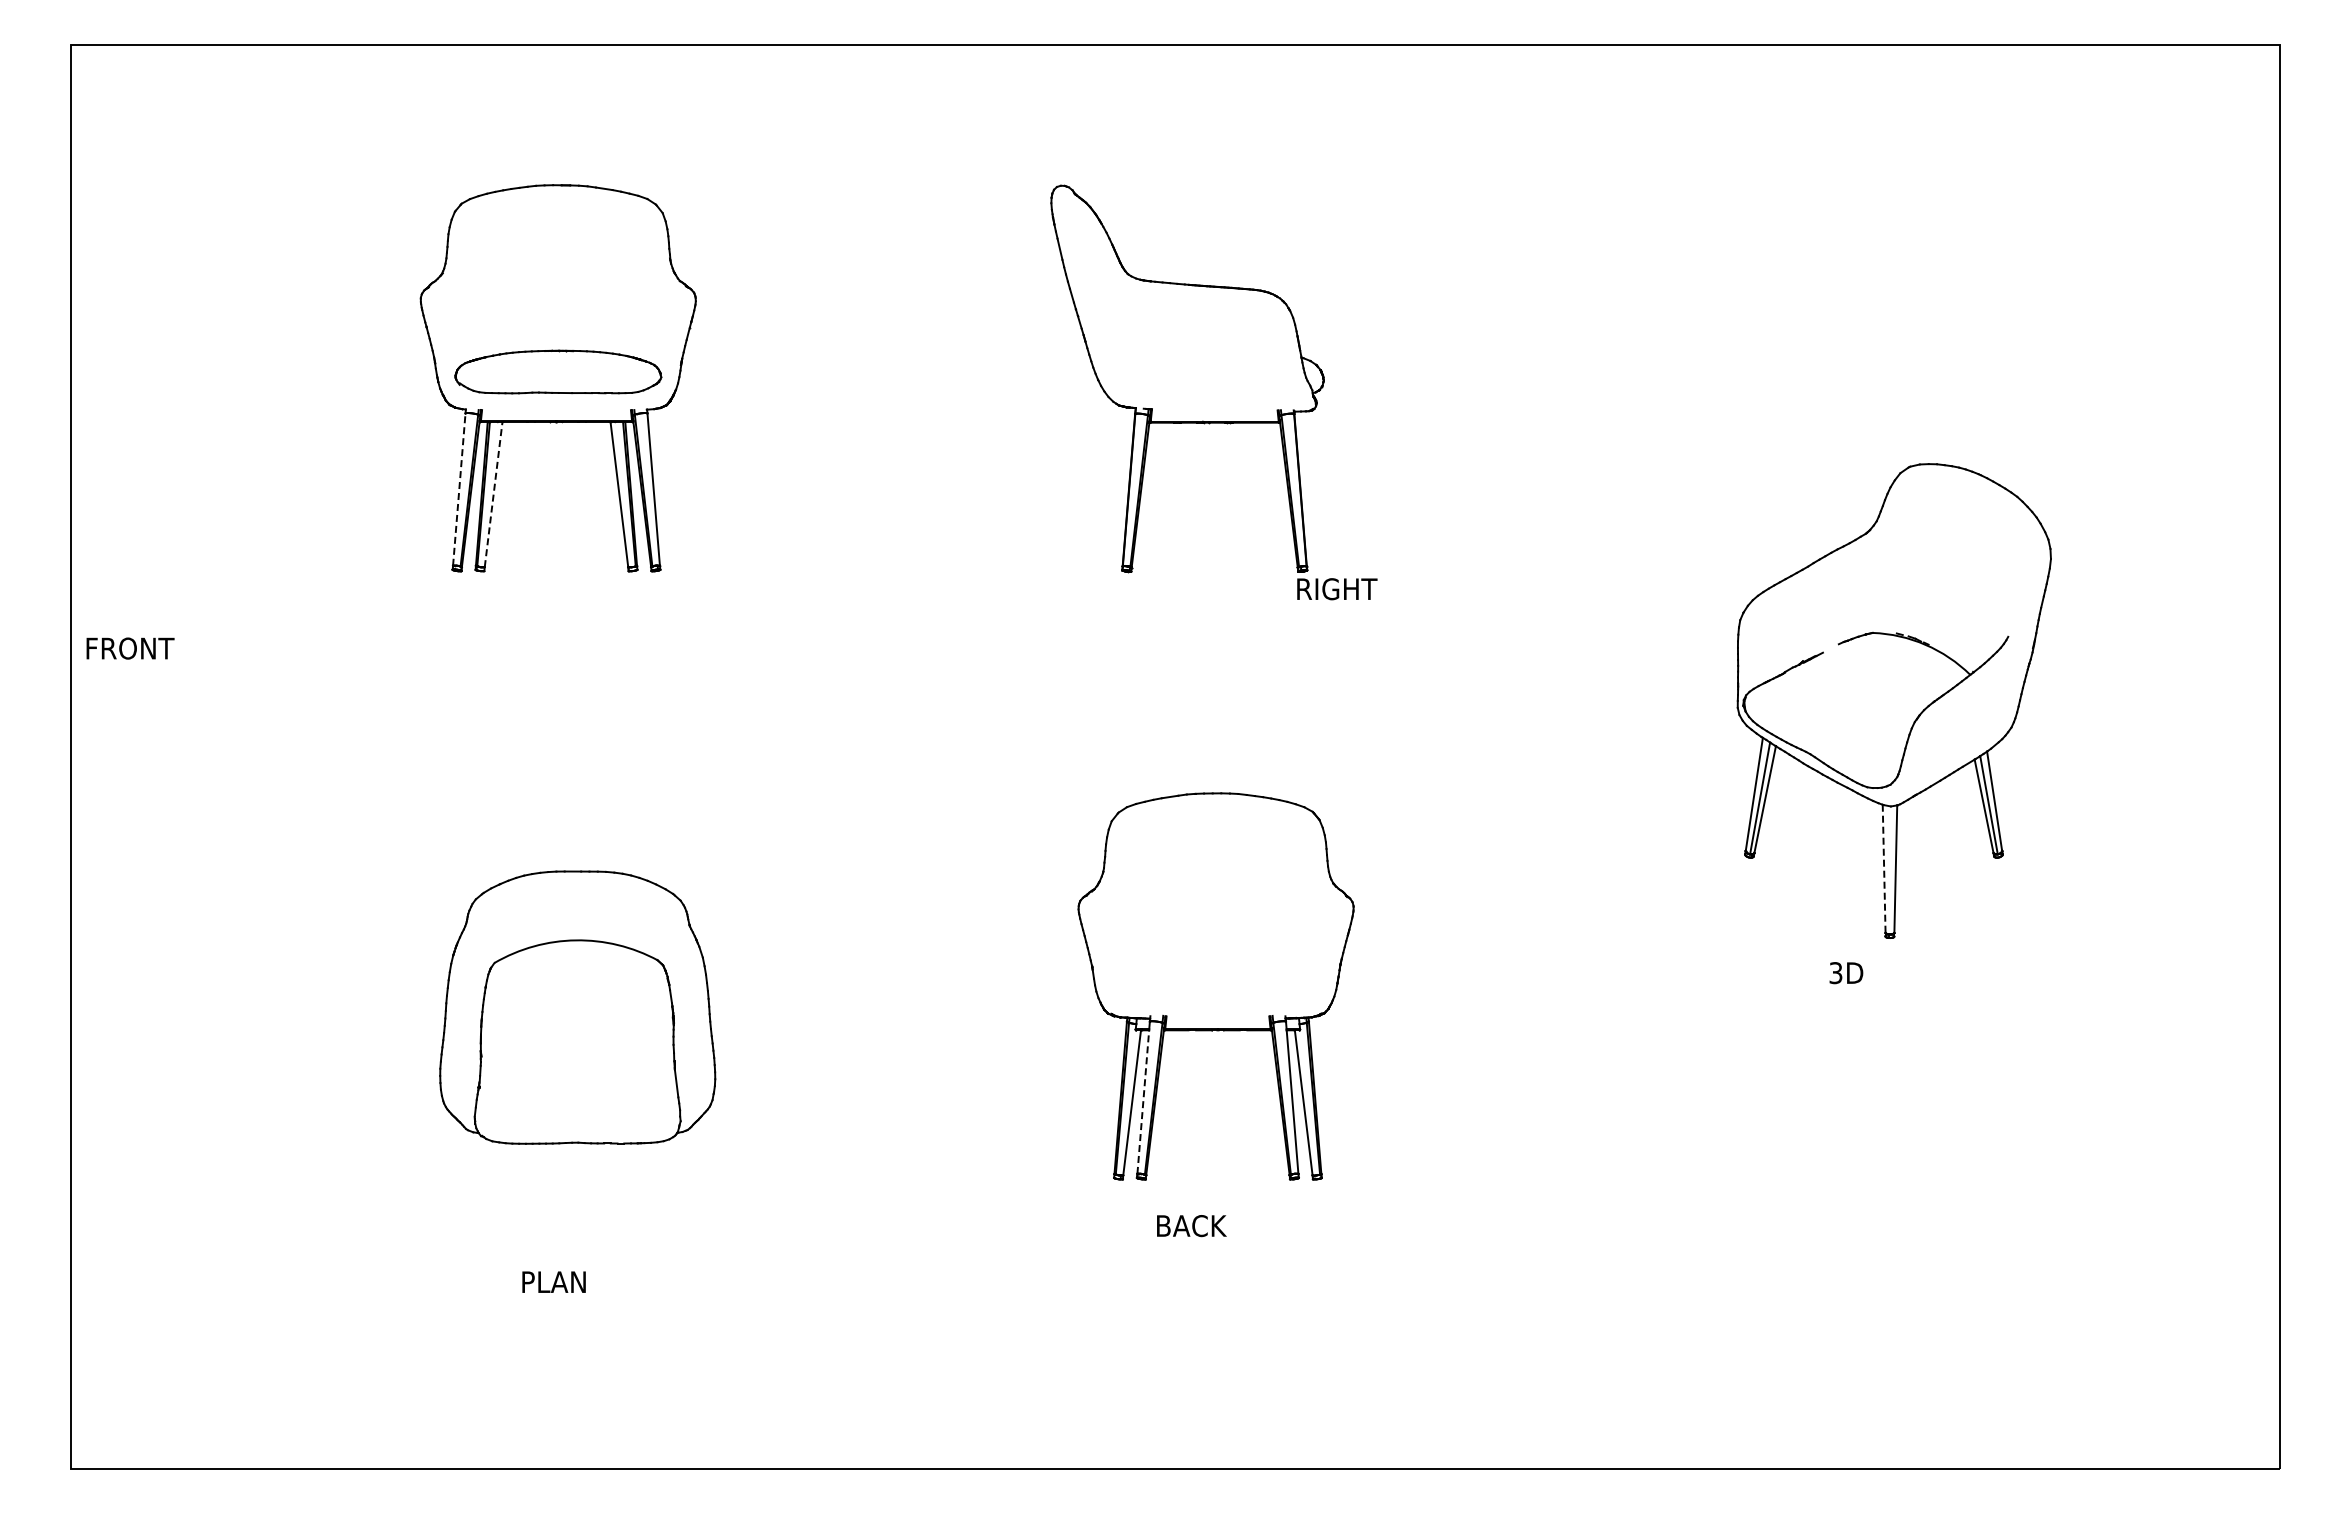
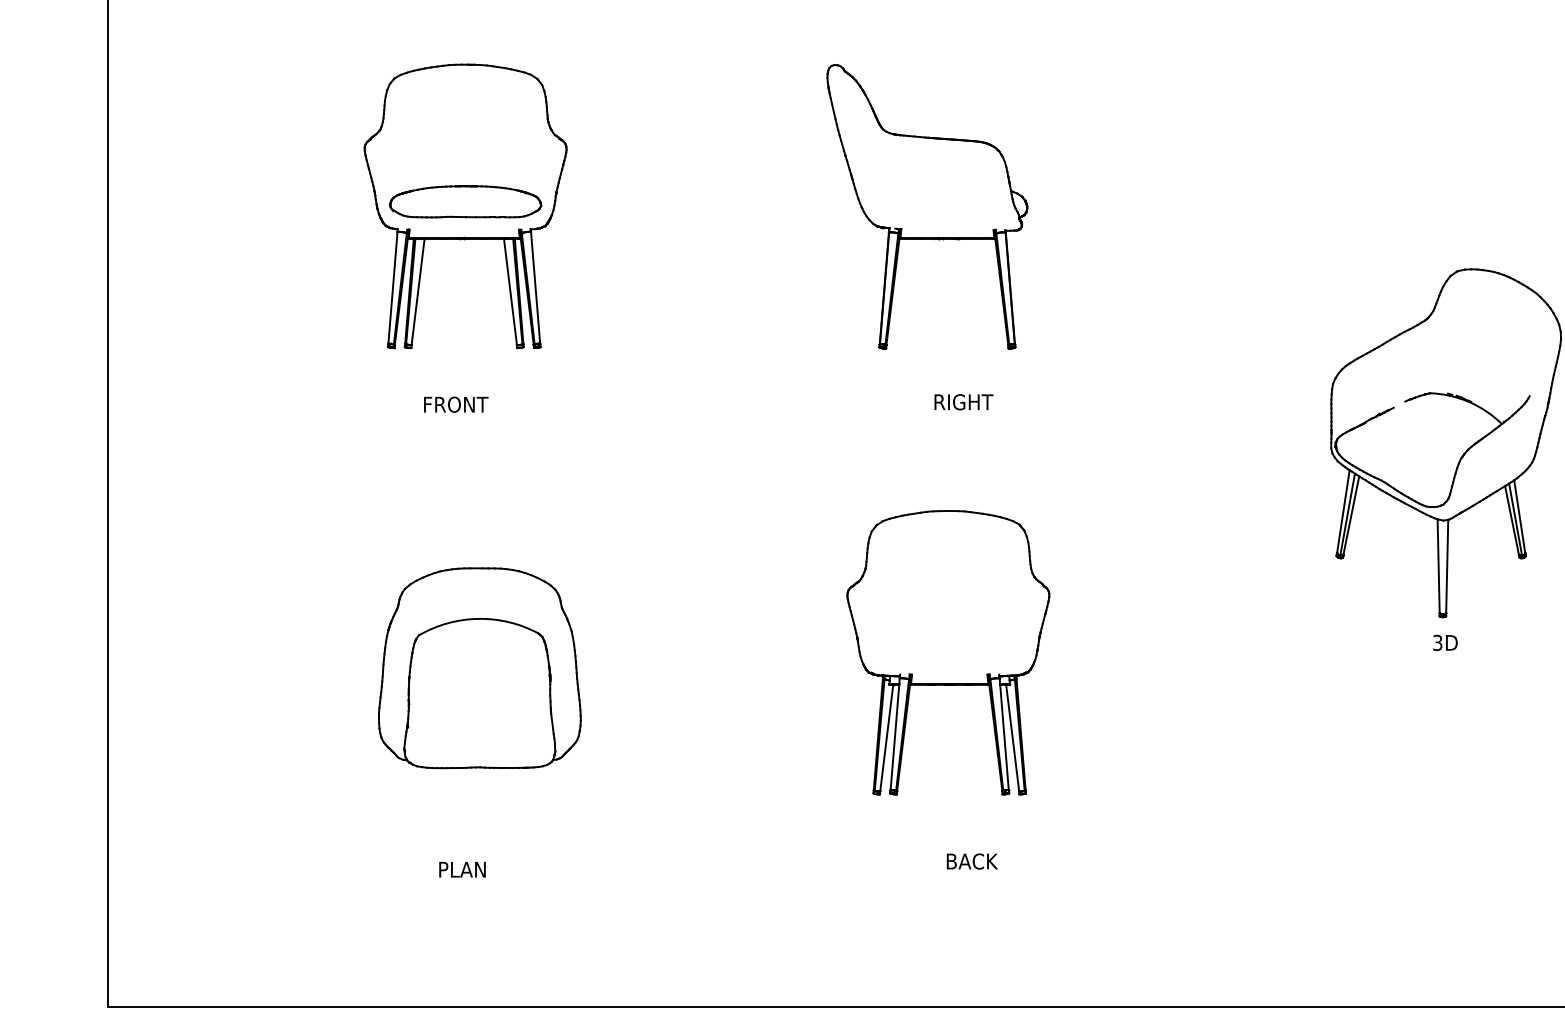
line: (459, 489) -> (393, 287), dashed -> solid
line: (493, 494) -> (418, 291), dashed -> solid
text: (1337, 589) -> (964, 402), moved
text: (130, 648) -> (456, 404), moved
line: (1884, 869) -> (1438, 566), dashed -> solid
text: (1846, 973) -> (1445, 643), moved
line: (1143, 1101) -> (895, 737), dashed -> solid
text: (1191, 1226) -> (972, 861), moved

